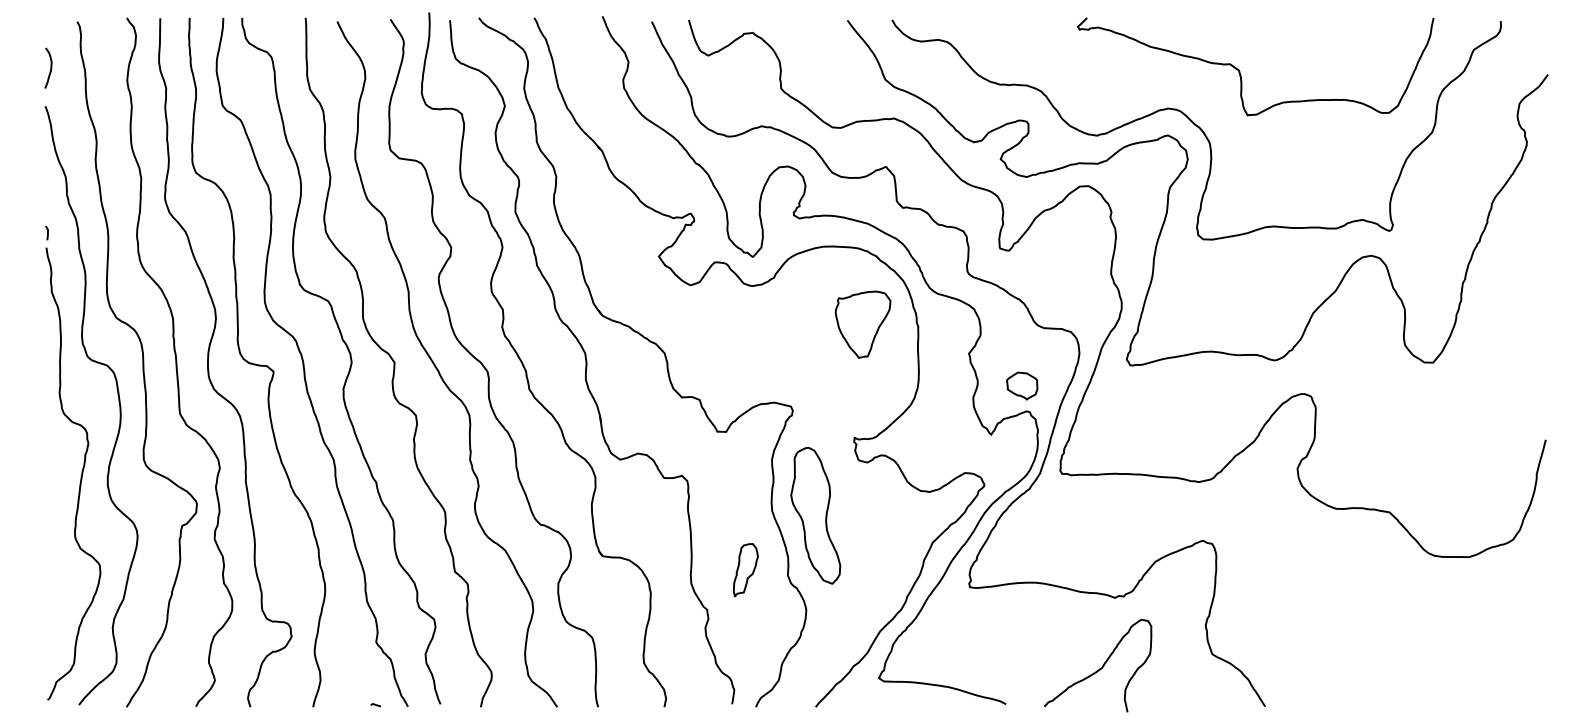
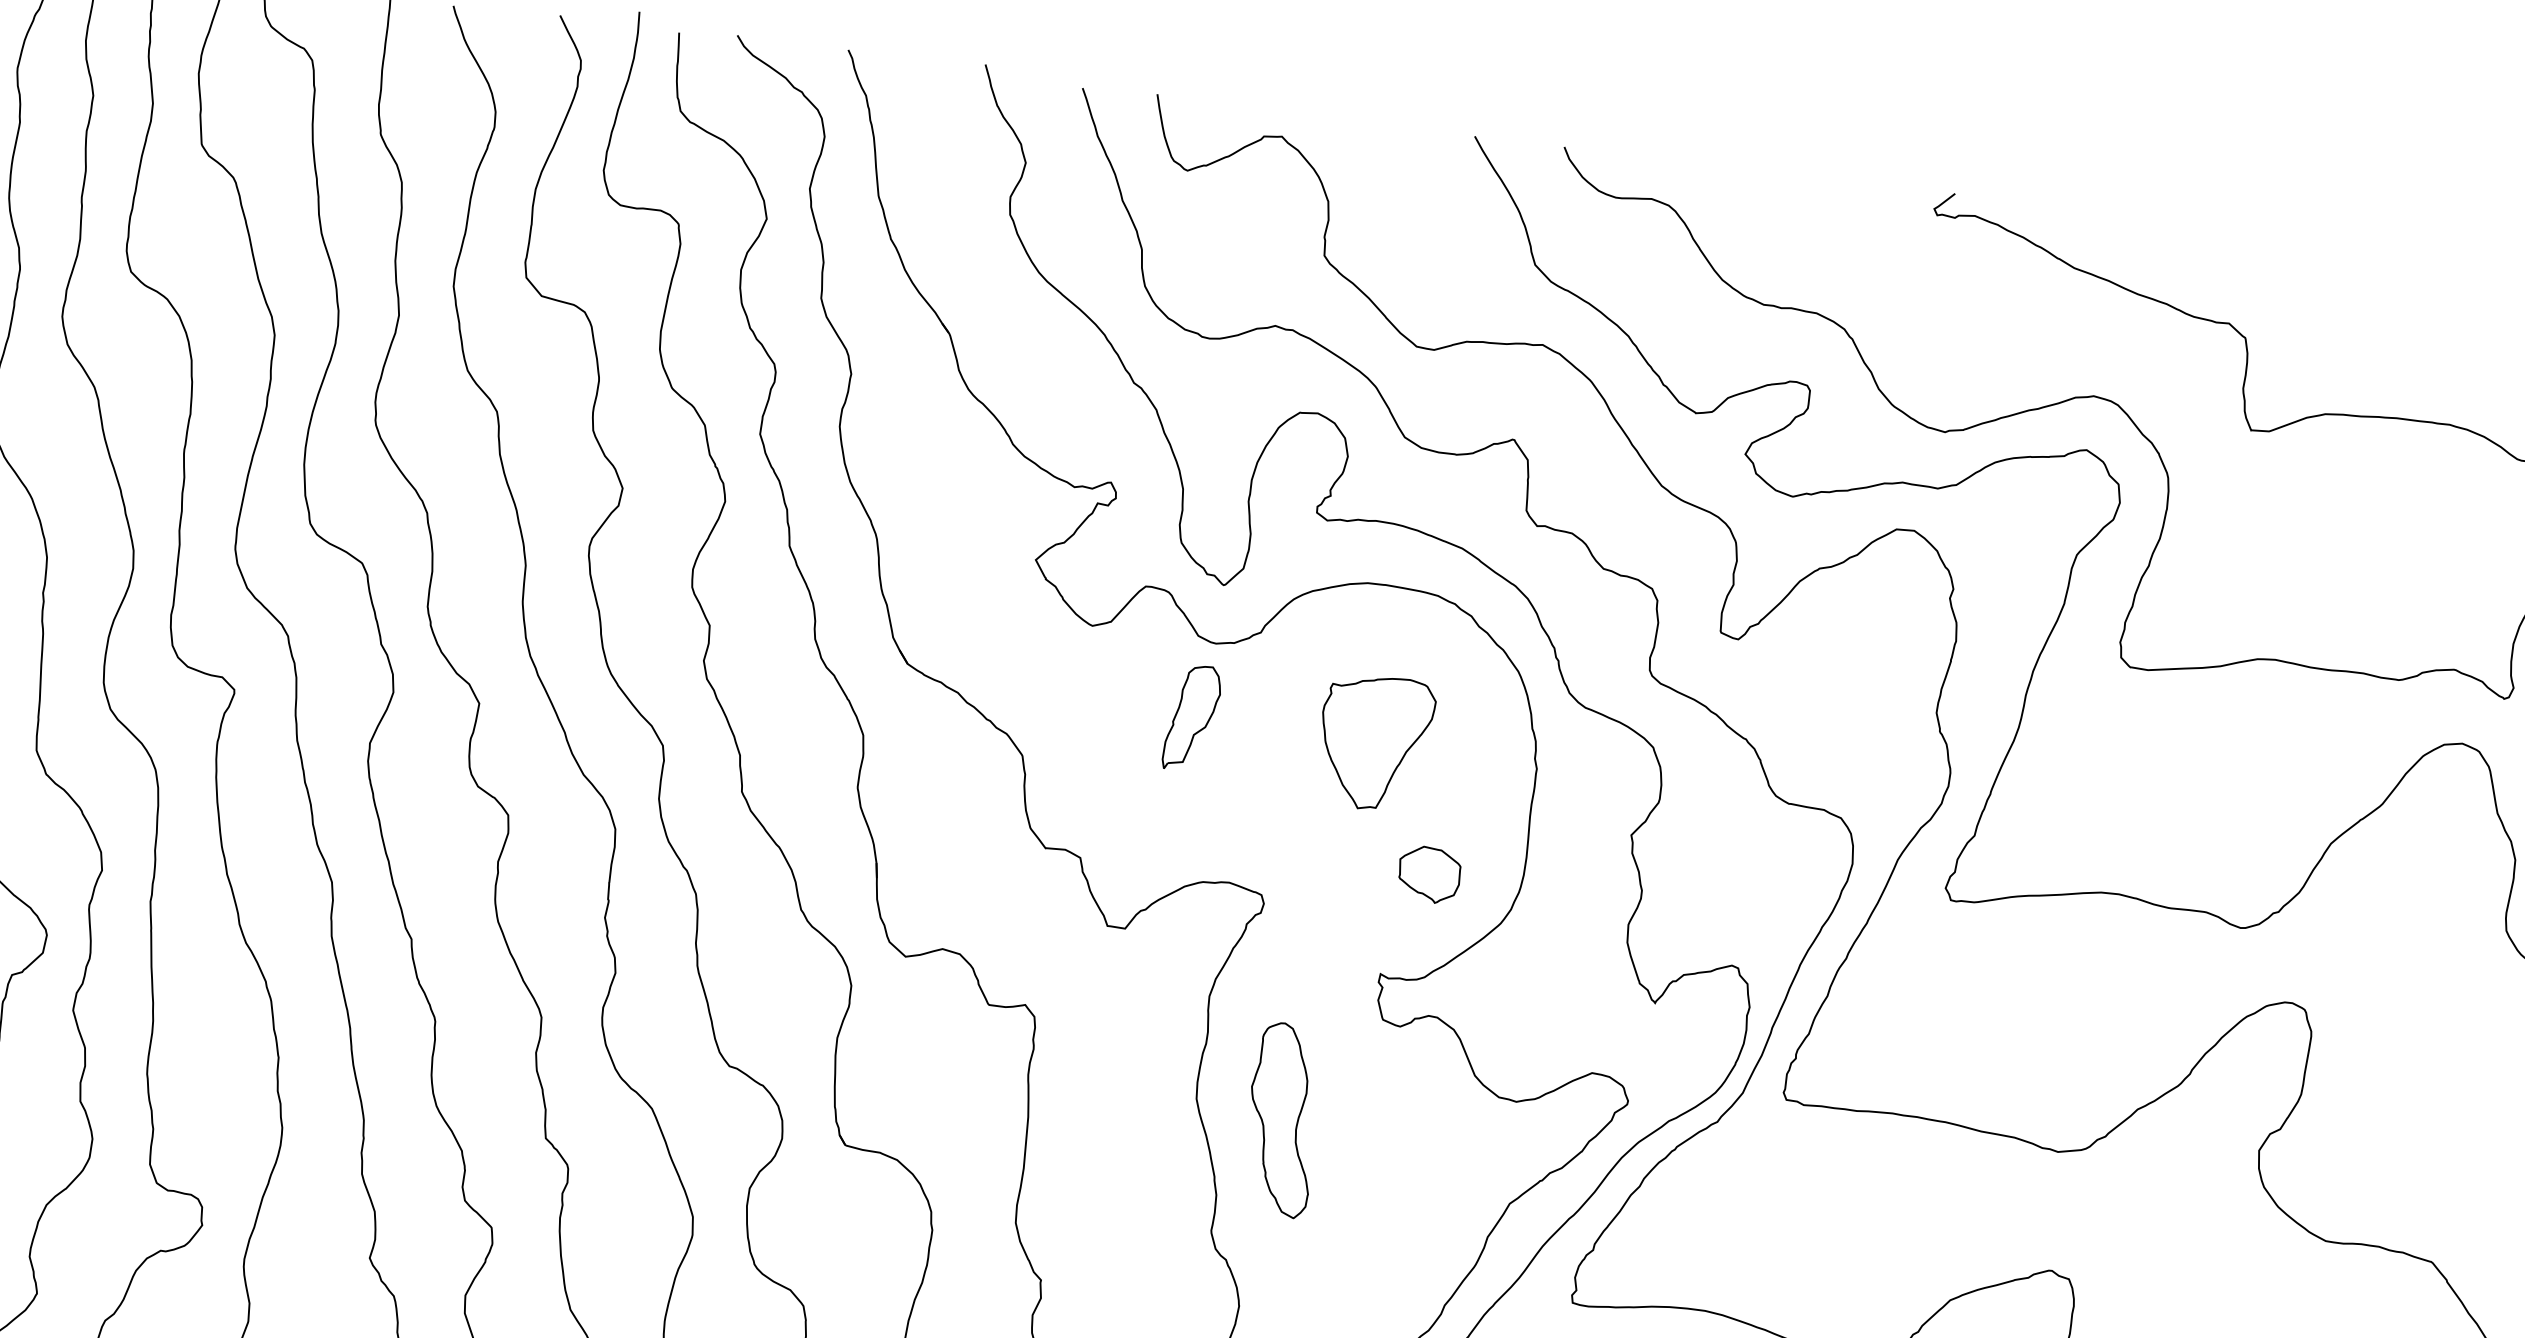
part: (862, 324) -> (1373, 742), moved
part: (1022, 385) -> (1429, 873), moved
part: (815, 515) -> (1282, 1119), size x0.7
part: (745, 570) -> (1191, 718), moved

